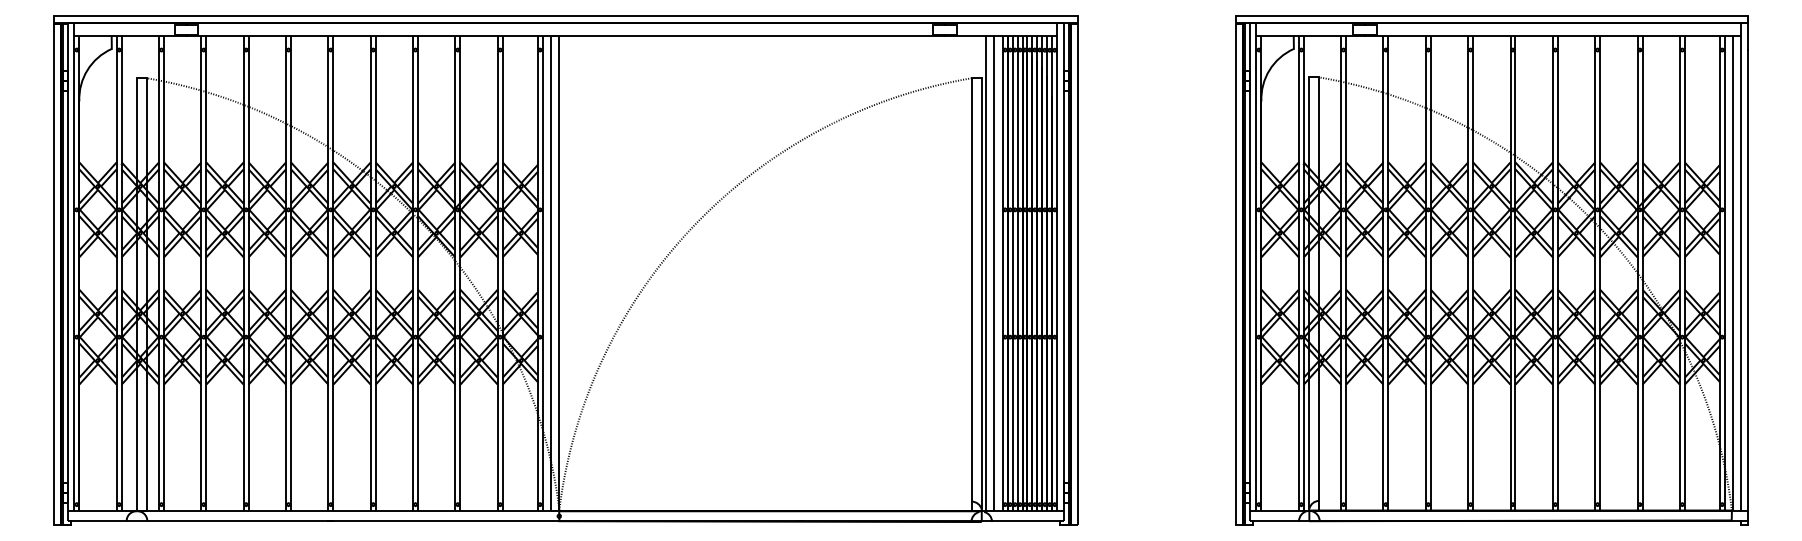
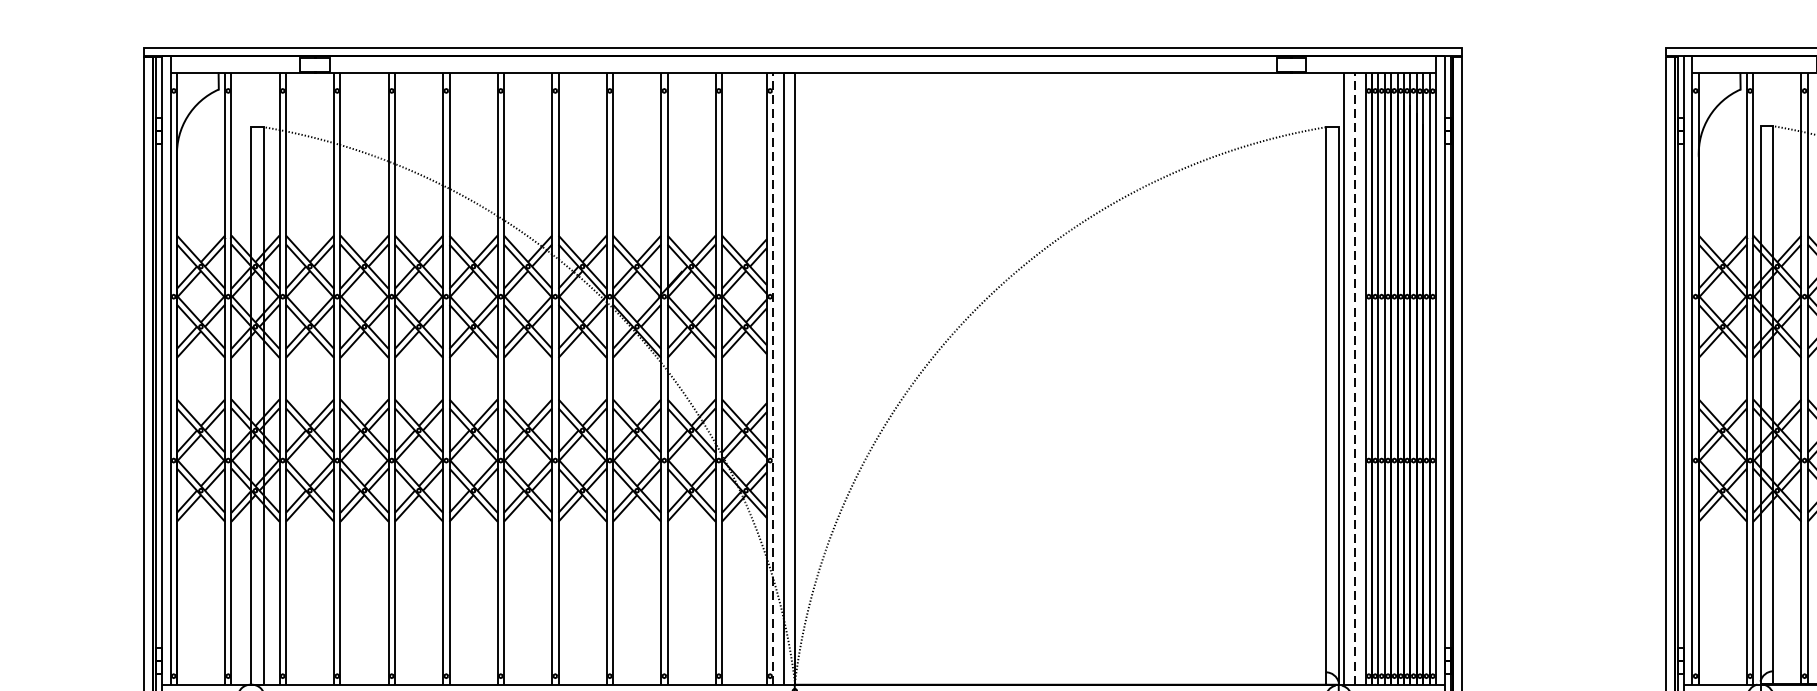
line: (542, 273) -> (773, 378), solid -> dashed
line: (994, 273) -> (1355, 378), solid -> dashed

